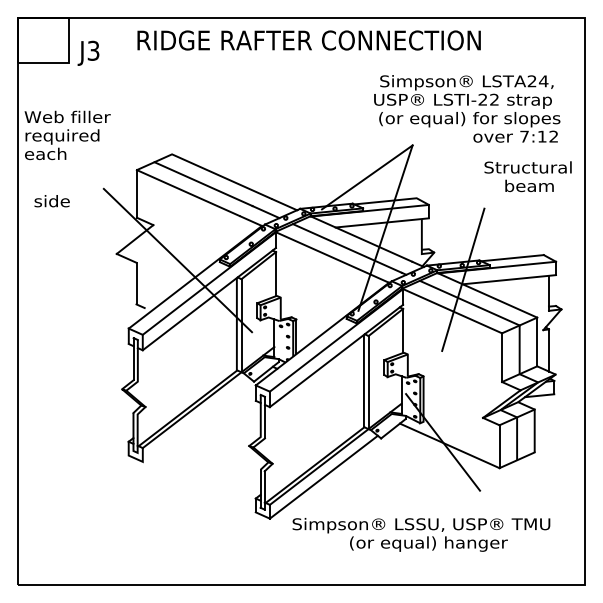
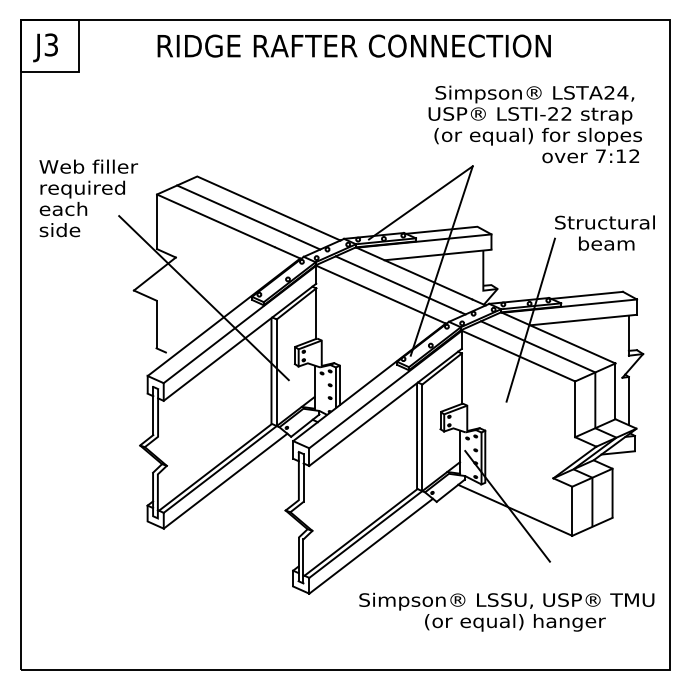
text: (88, 53) -> (45, 47), moved
text: (67, 135) -> (88, 187), moved
text: (527, 176) -> (604, 232), moved
line: (196, 419) -> (225, 480), added
text: (421, 534) -> (506, 611), moved

